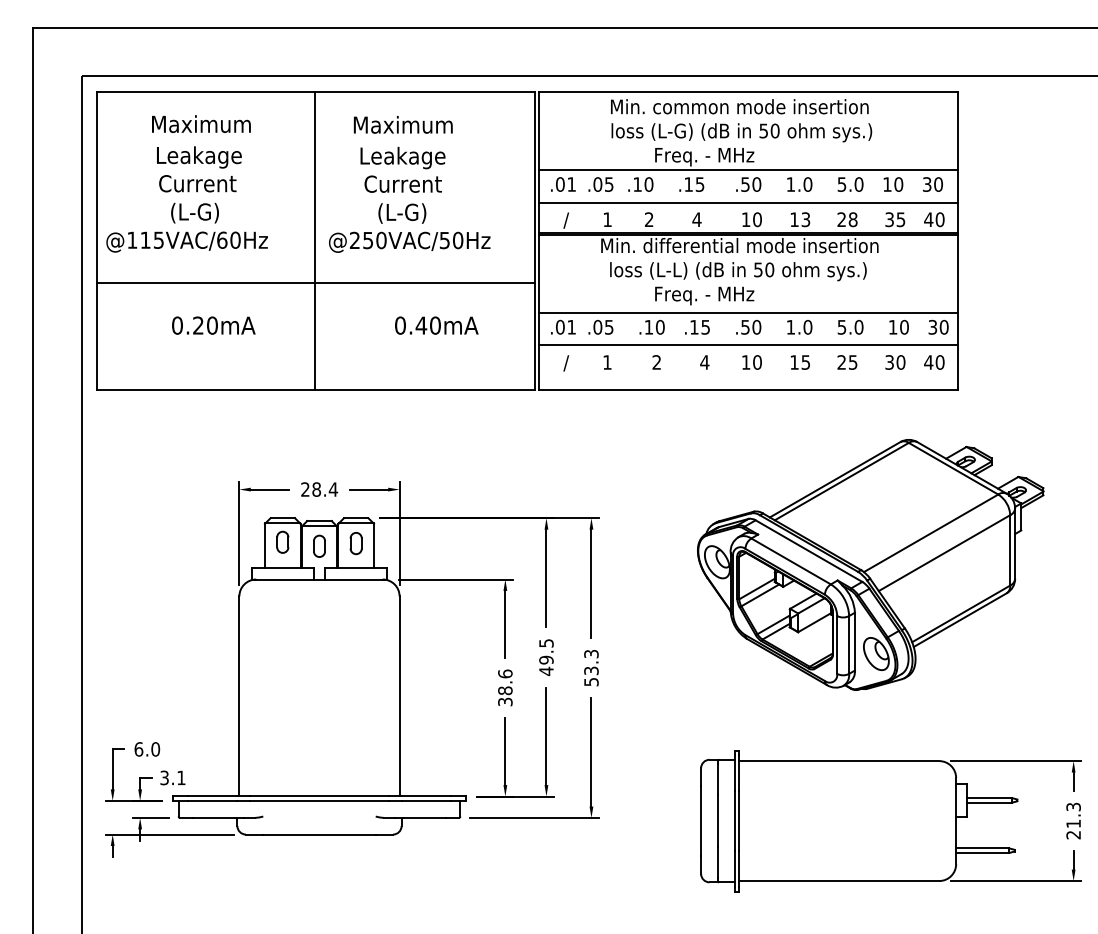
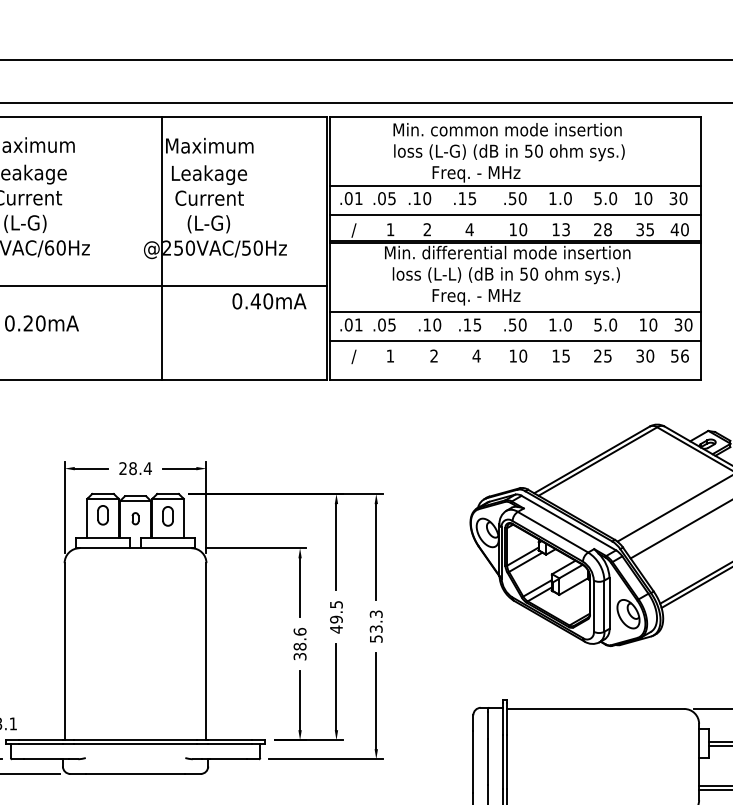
line: (314, 240) -> (161, 248), moved
text: (436, 325) -> (269, 301), moved
text: (934, 362) -> (679, 356), 40 -> 56
part: (319, 545) -> (135, 518), size x0.6

